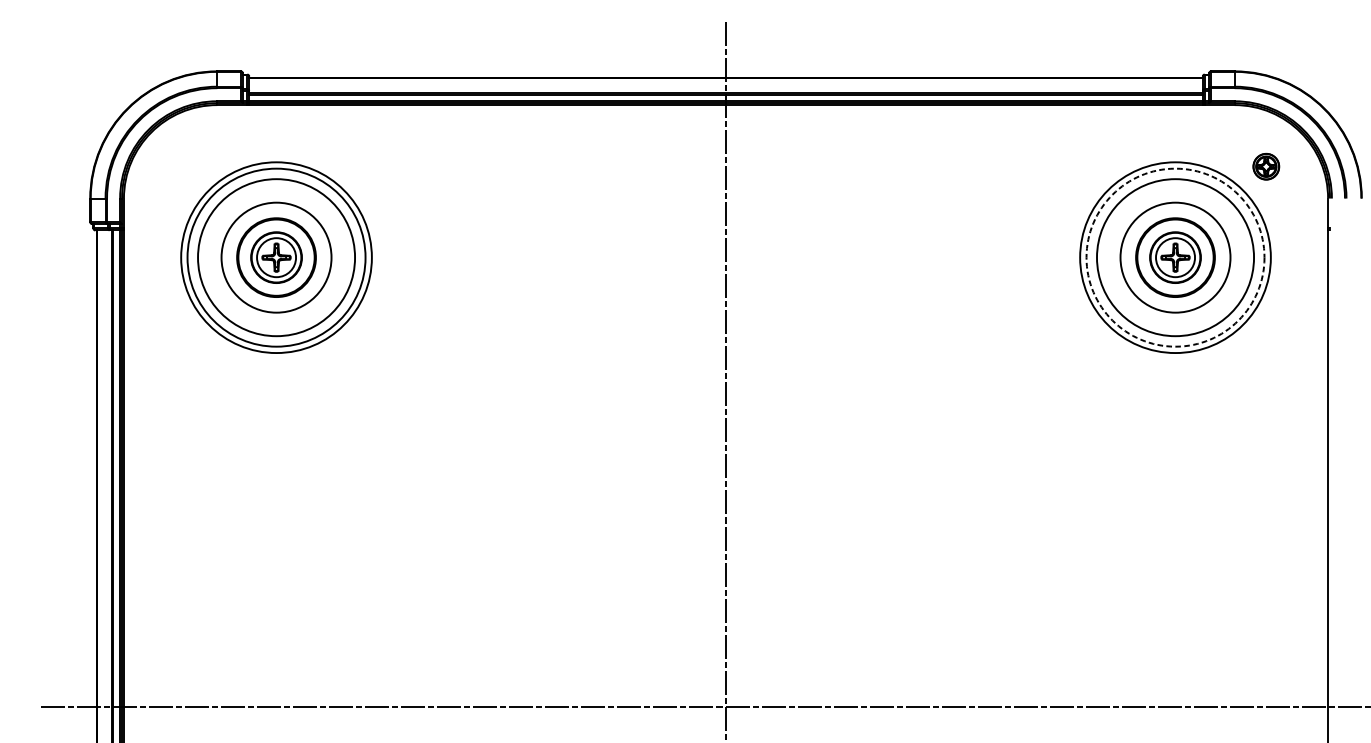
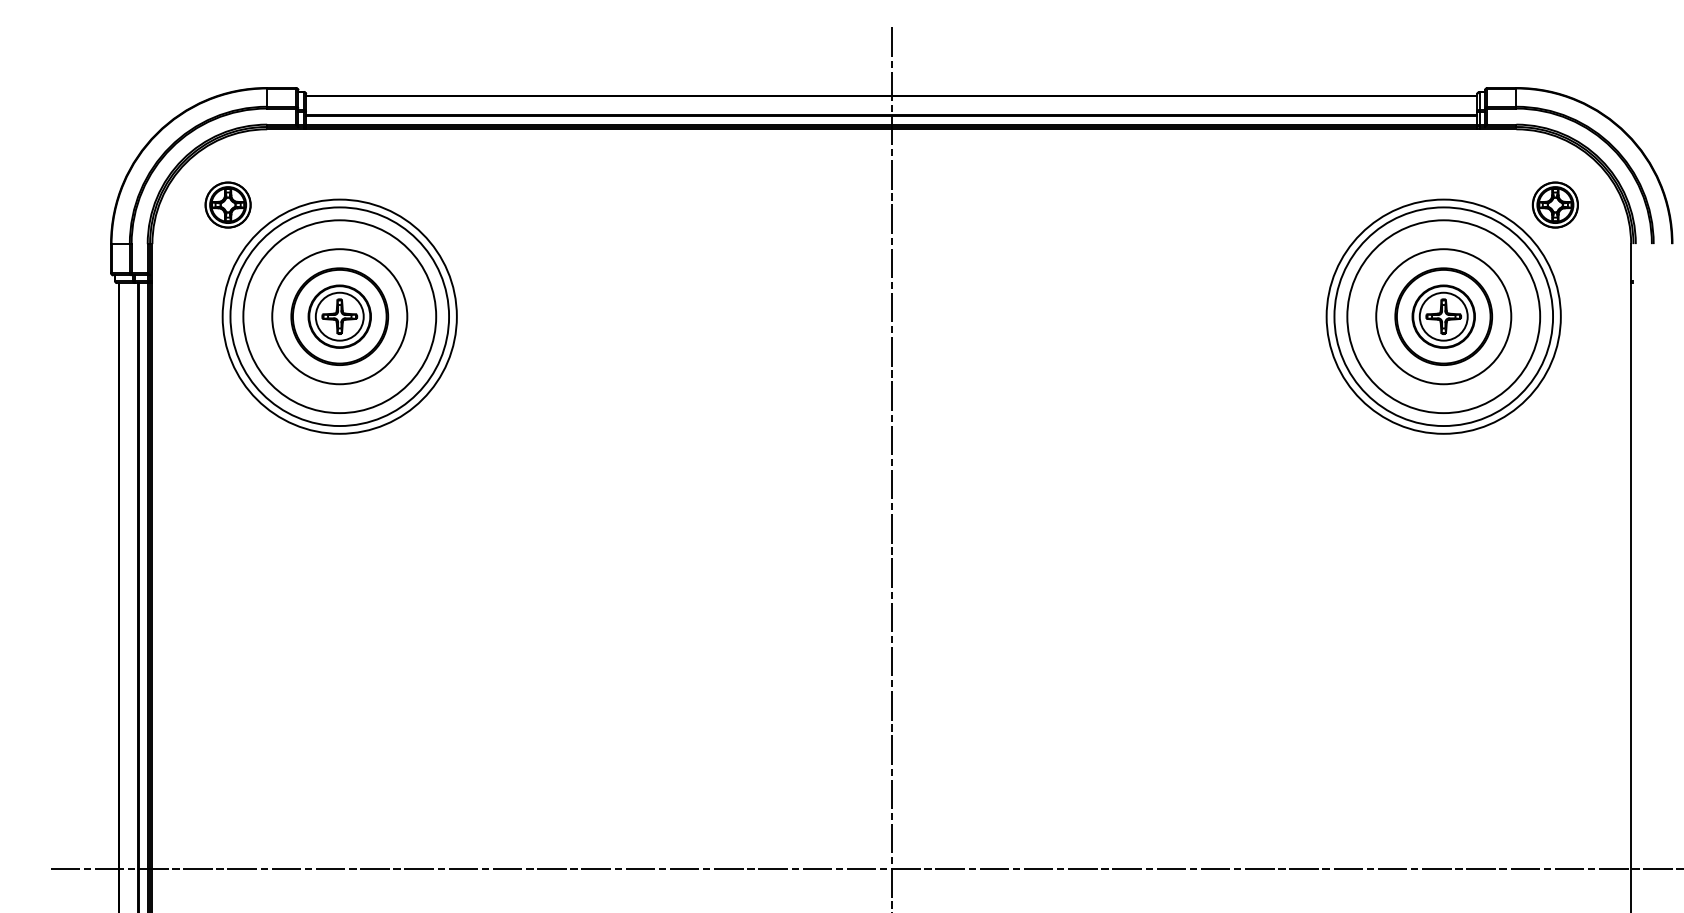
part: (185, 166) -> (227, 204), added
part: (1265, 166) -> (1554, 204), size x1.43
circle: (1175, 257) -> (1443, 316), dashed -> solid

